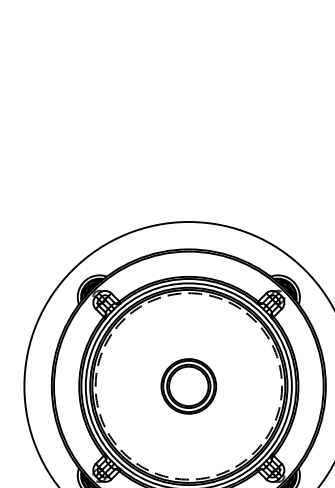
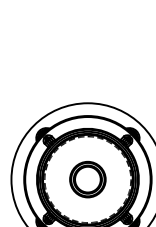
part: (187, 385) -> (87, 179), size x1.4

